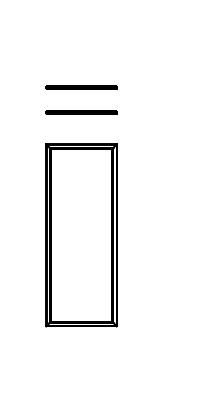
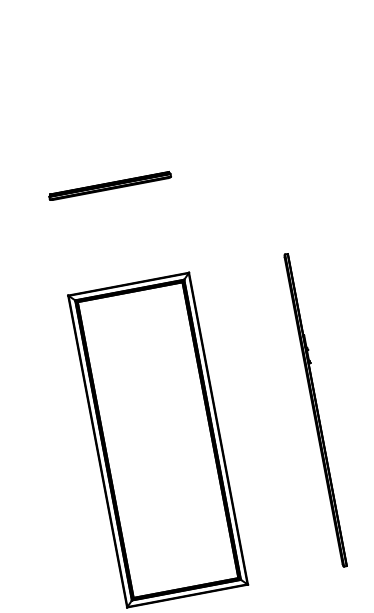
line: (81, 112) -> (118, 229), removed
part: (173, 235) -> (315, 410), added

